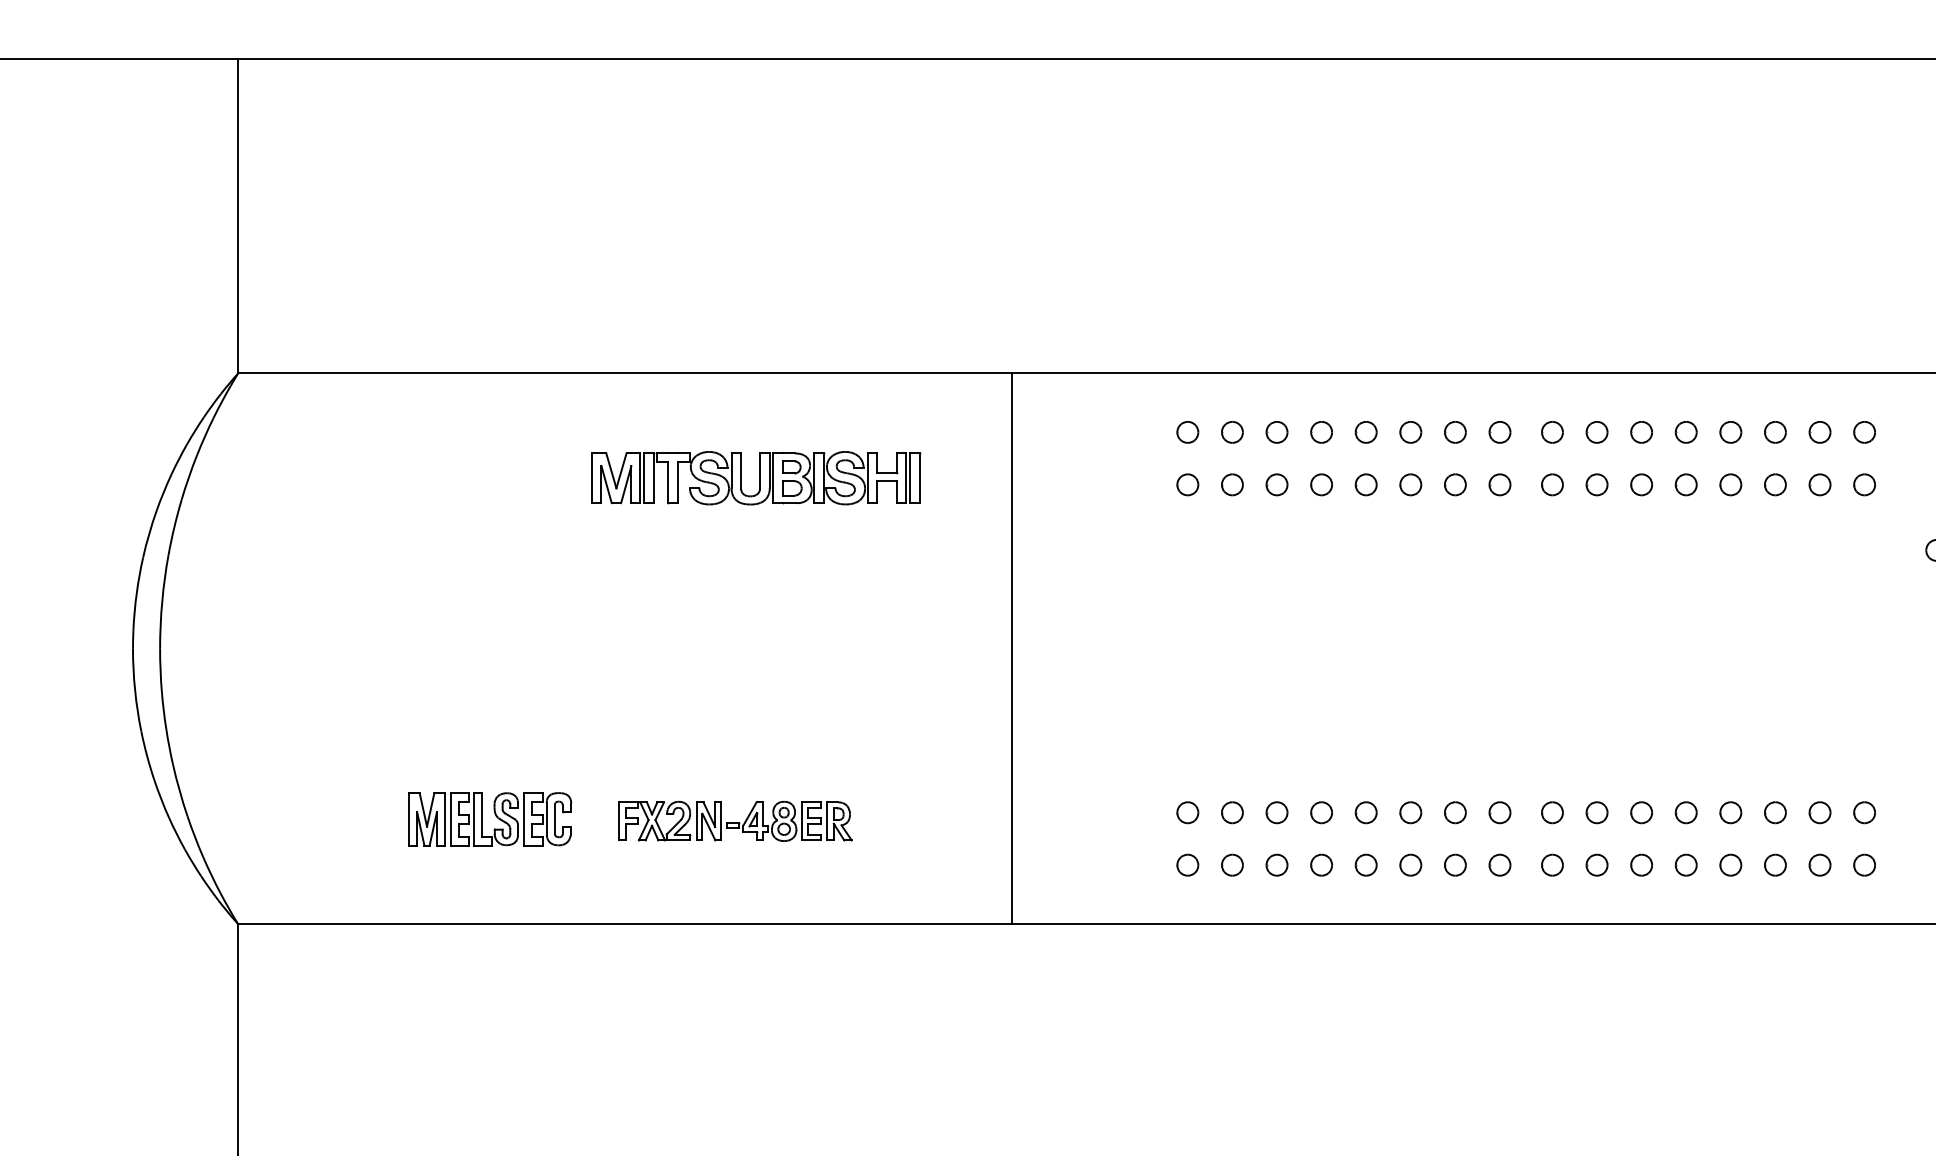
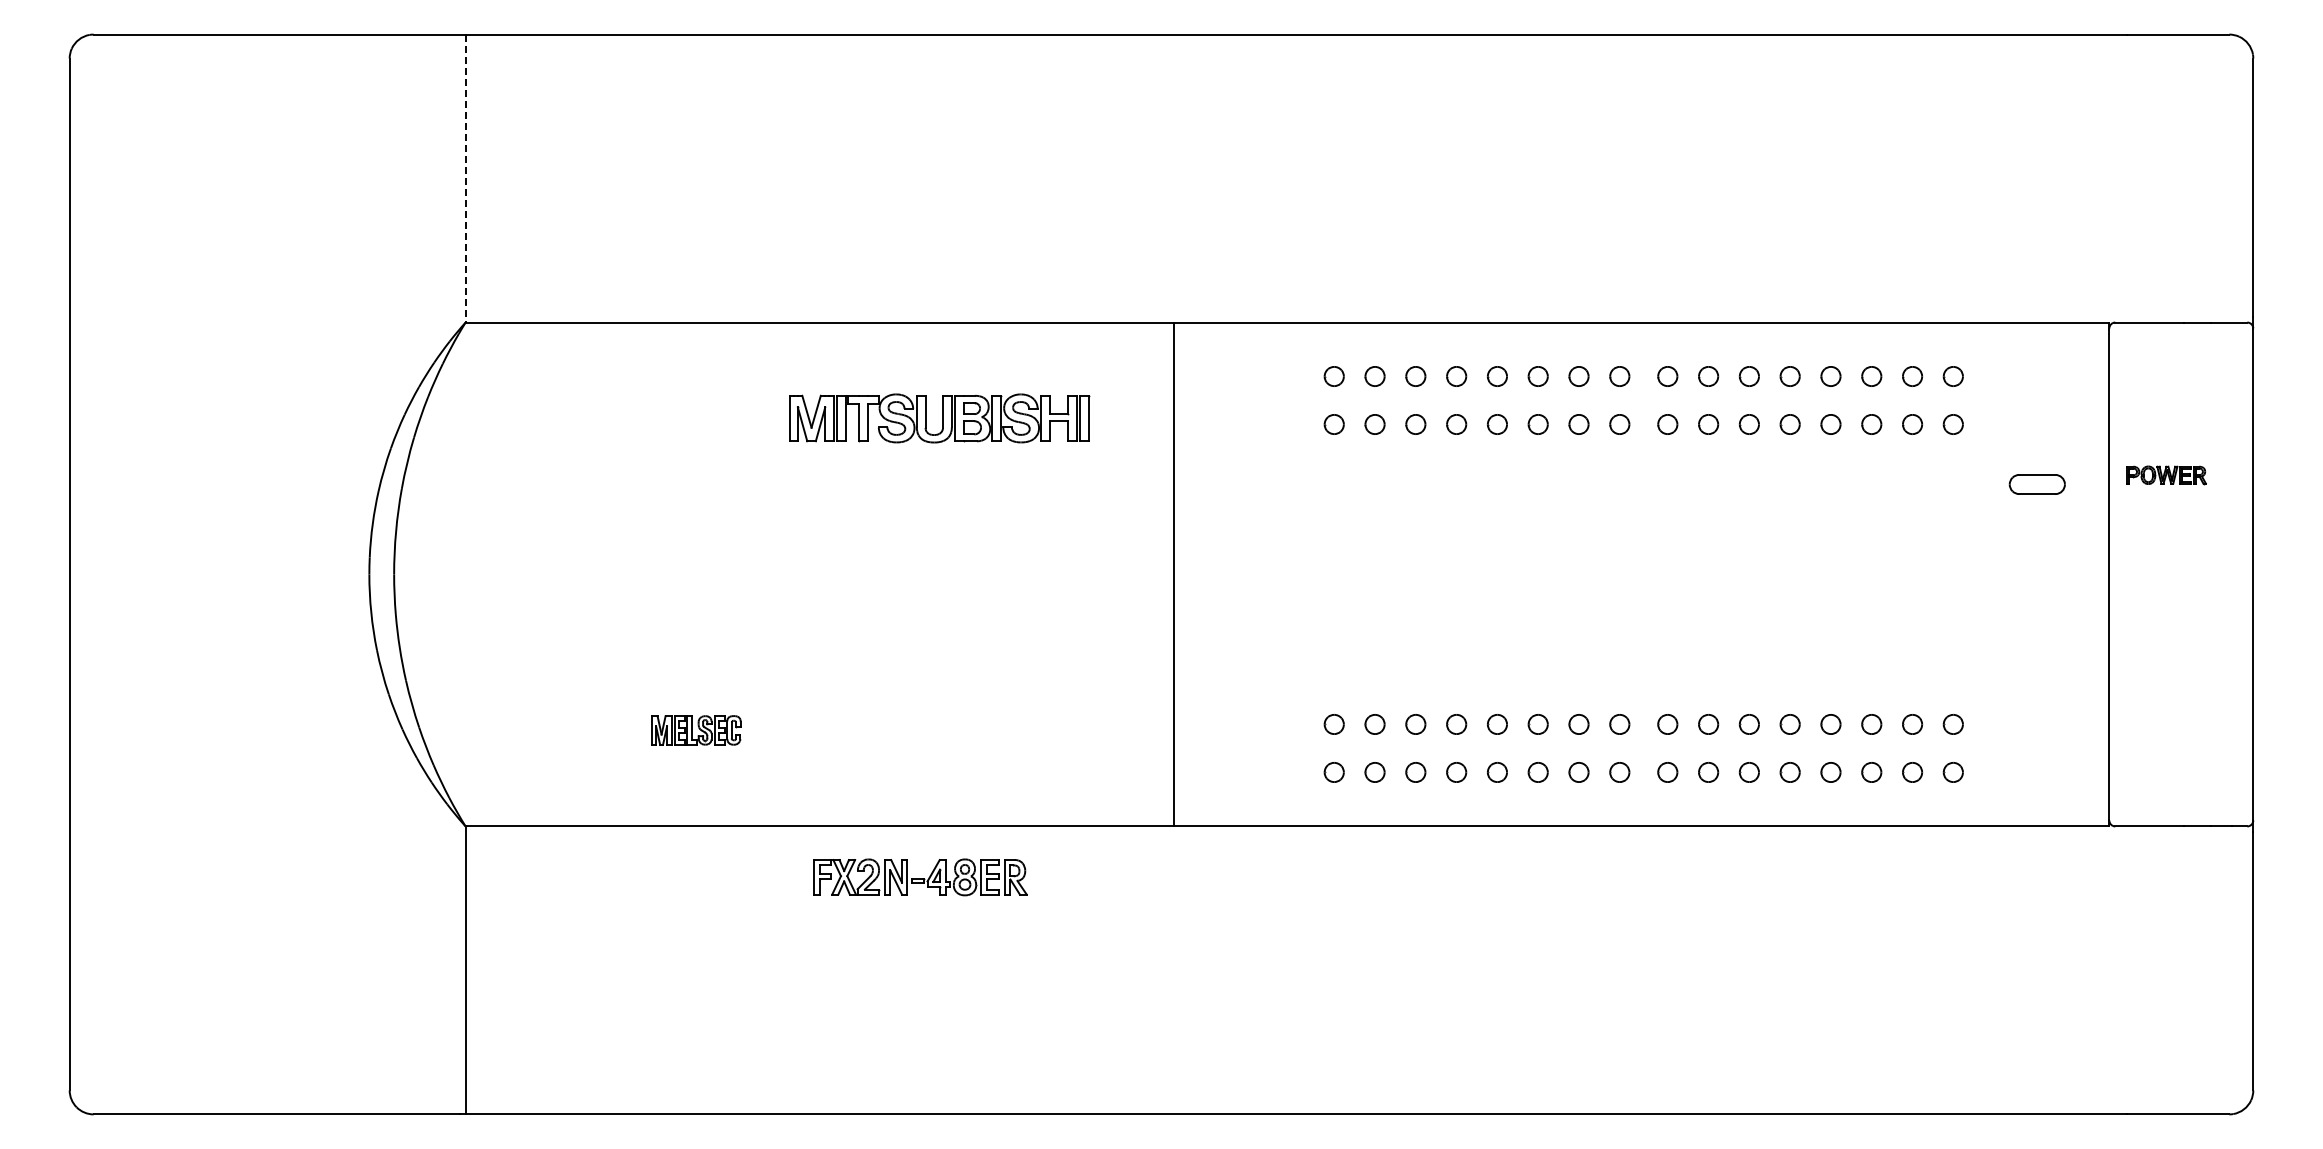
line: (238, 215) -> (465, 178), solid -> dashed
part: (490, 819) -> (696, 730), size x0.6
part: (735, 821) -> (920, 877), moved

